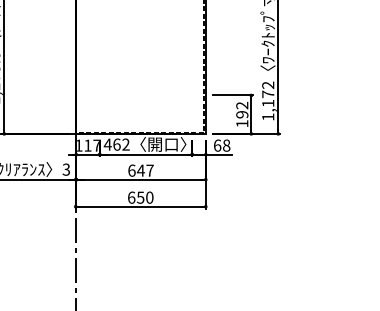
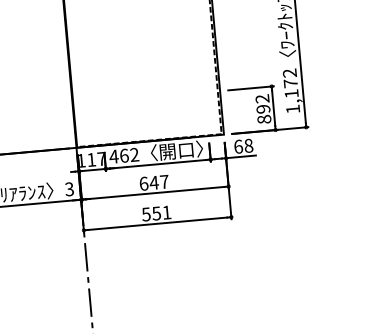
text: (242, 123) -> (264, 119), 192 -> 892
text: (140, 197) -> (156, 213), 650 -> 551

